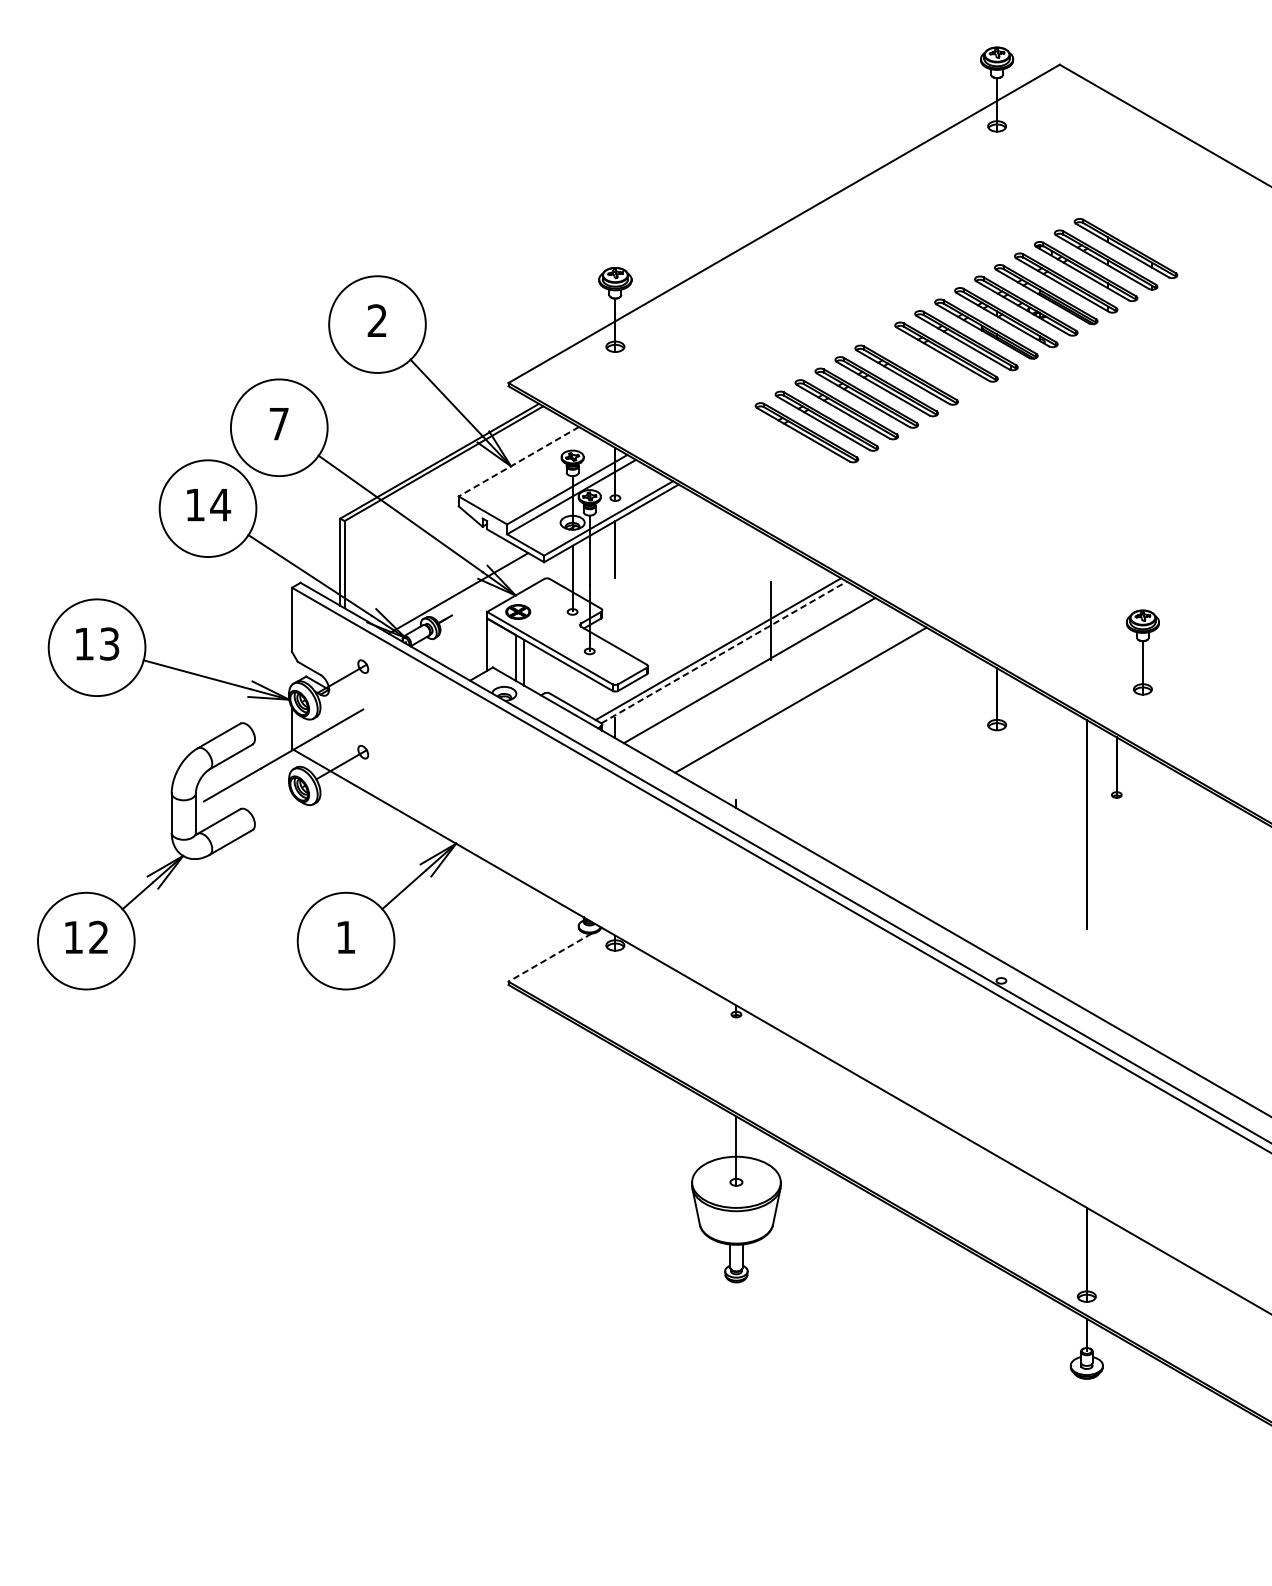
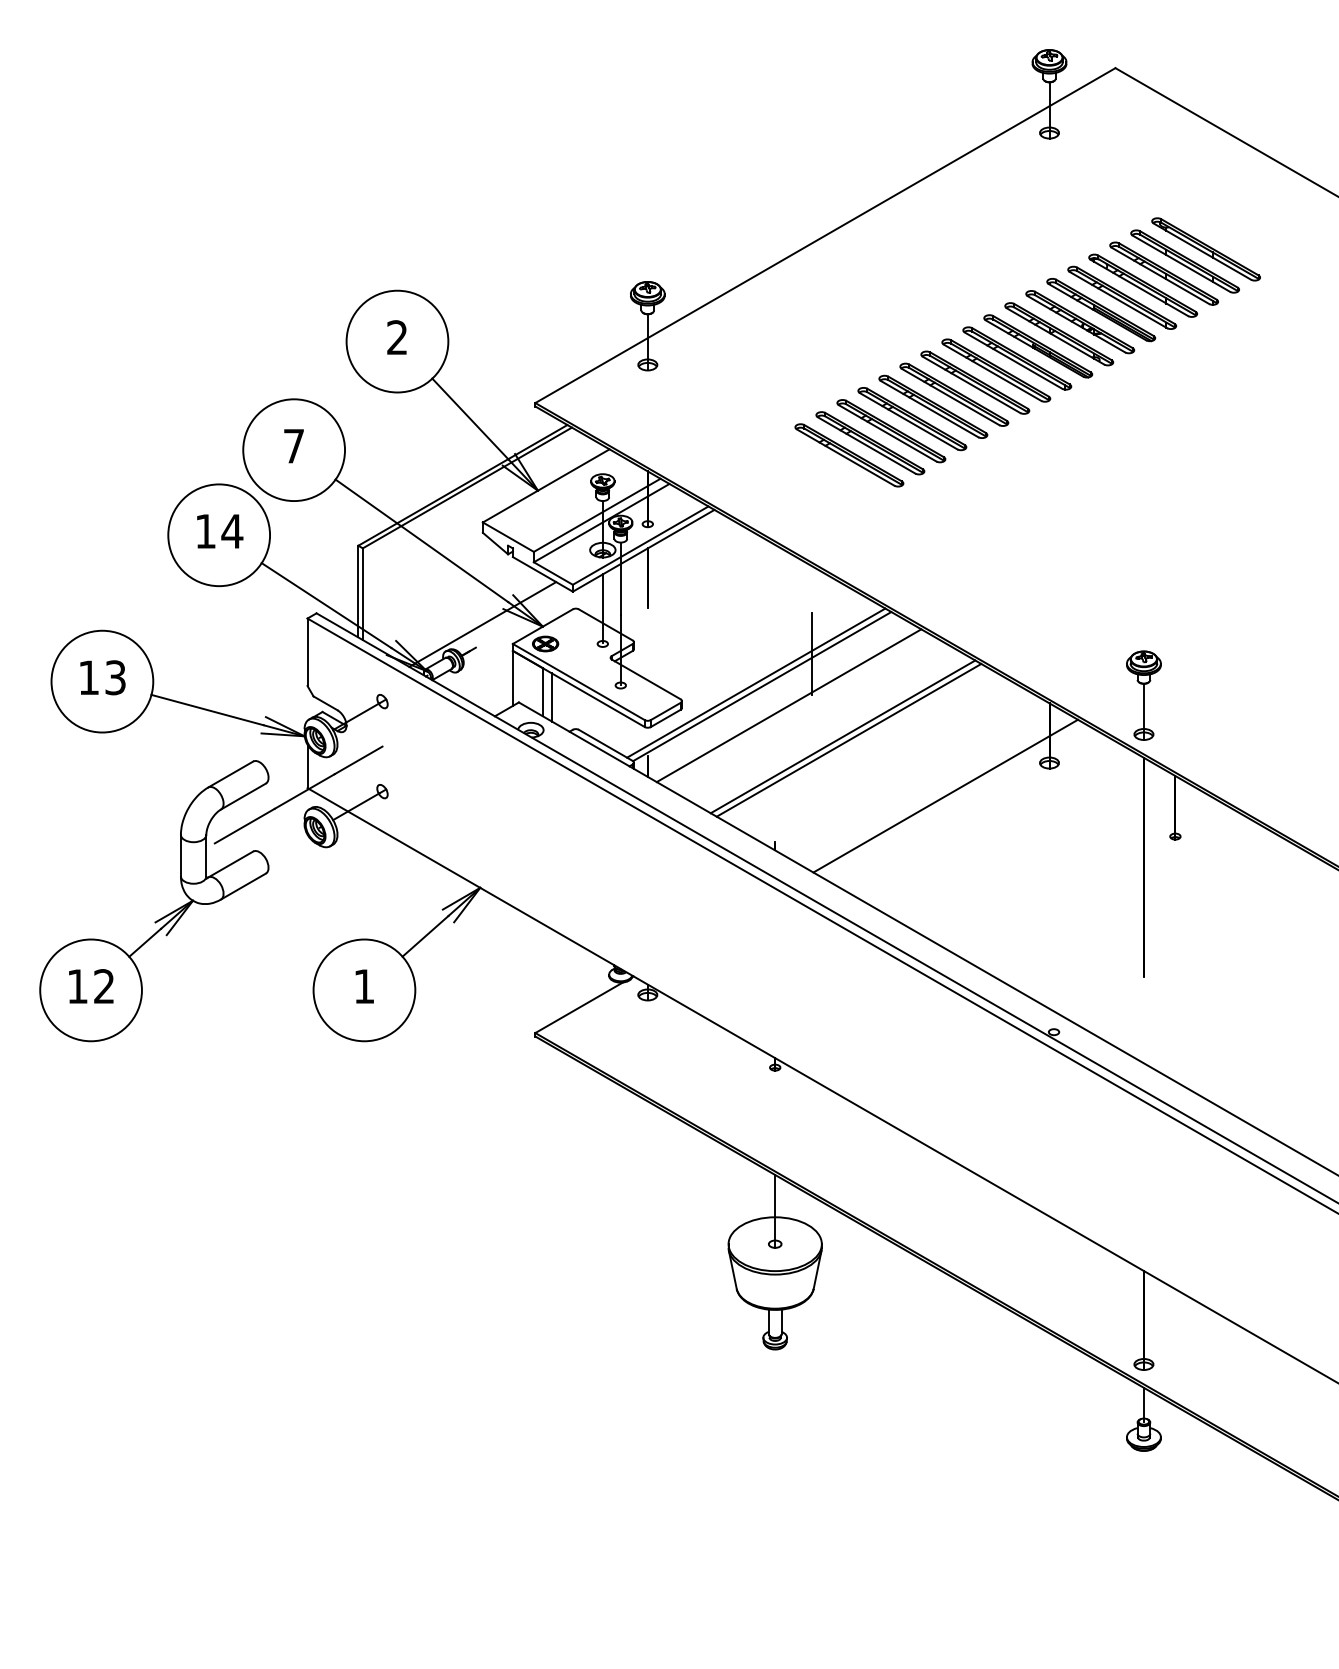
part: (1145, 237) -> (1205, 249), added
part: (926, 363) -> (975, 382), added
line: (518, 462) -> (545, 486), dashed -> solid
line: (724, 652) -> (762, 686), dashed -> solid
part: (1142, 652) -> (1143, 695), moved
line: (806, 702) -> (848, 739), added
line: (898, 755) -> (945, 795), added
line: (549, 958) -> (578, 1008), dashed -> solid

